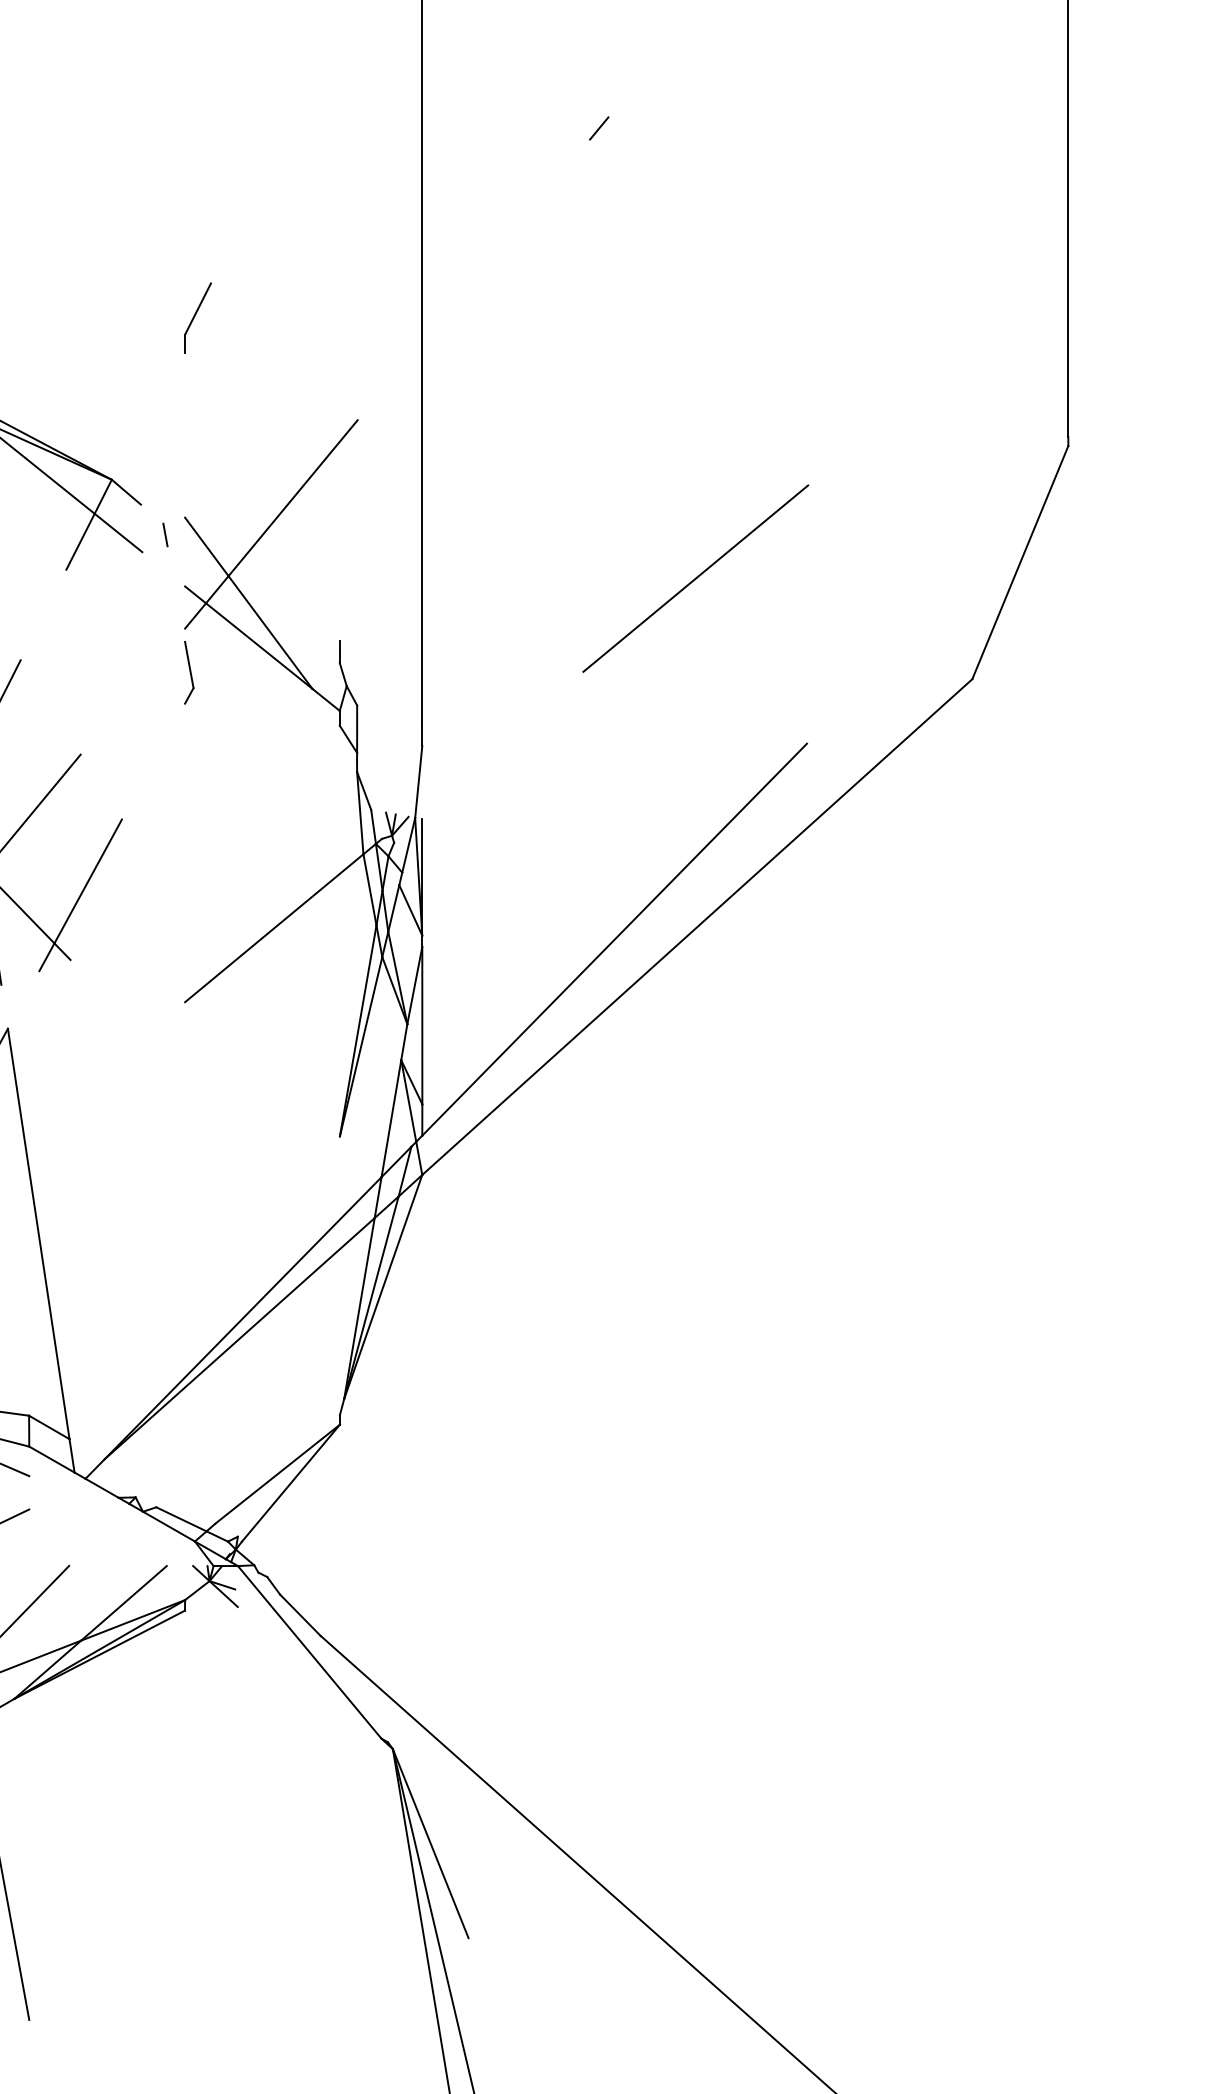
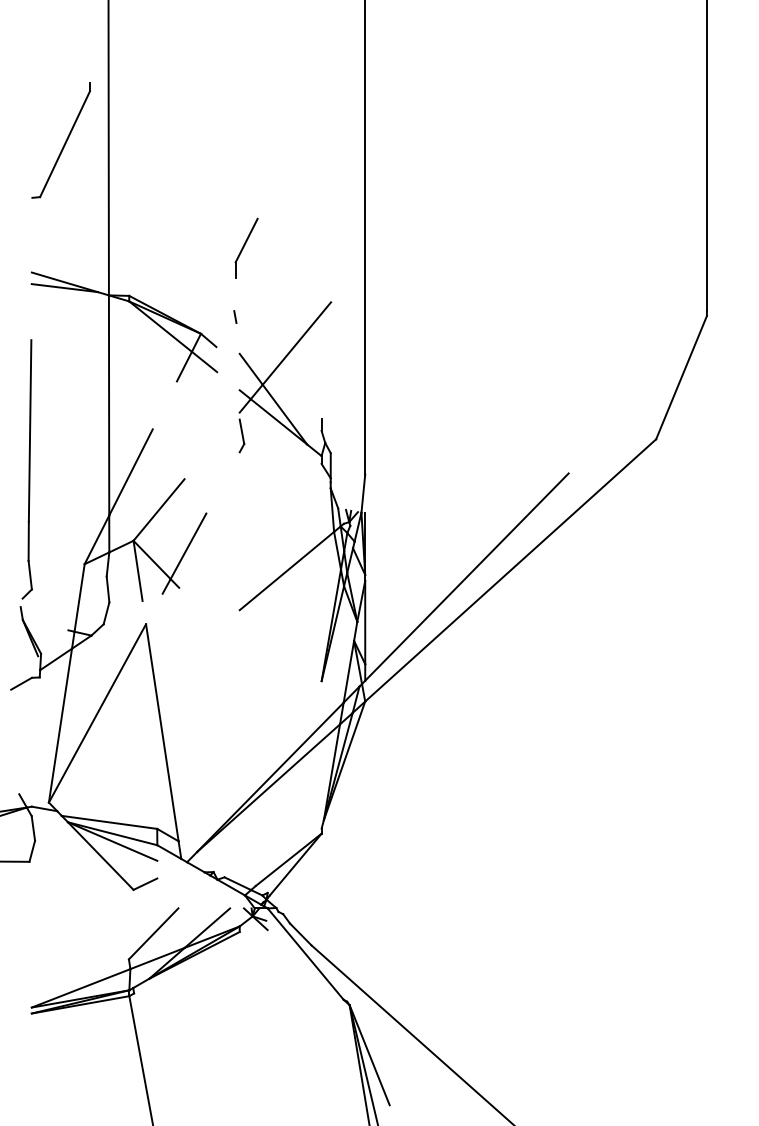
line: (598, 127) -> (458, 147), removed
part: (197, 318) -> (246, 248), size x1.6
line: (165, 533) -> (235, 316), moved
line: (695, 577) -> (509, 385), removed

